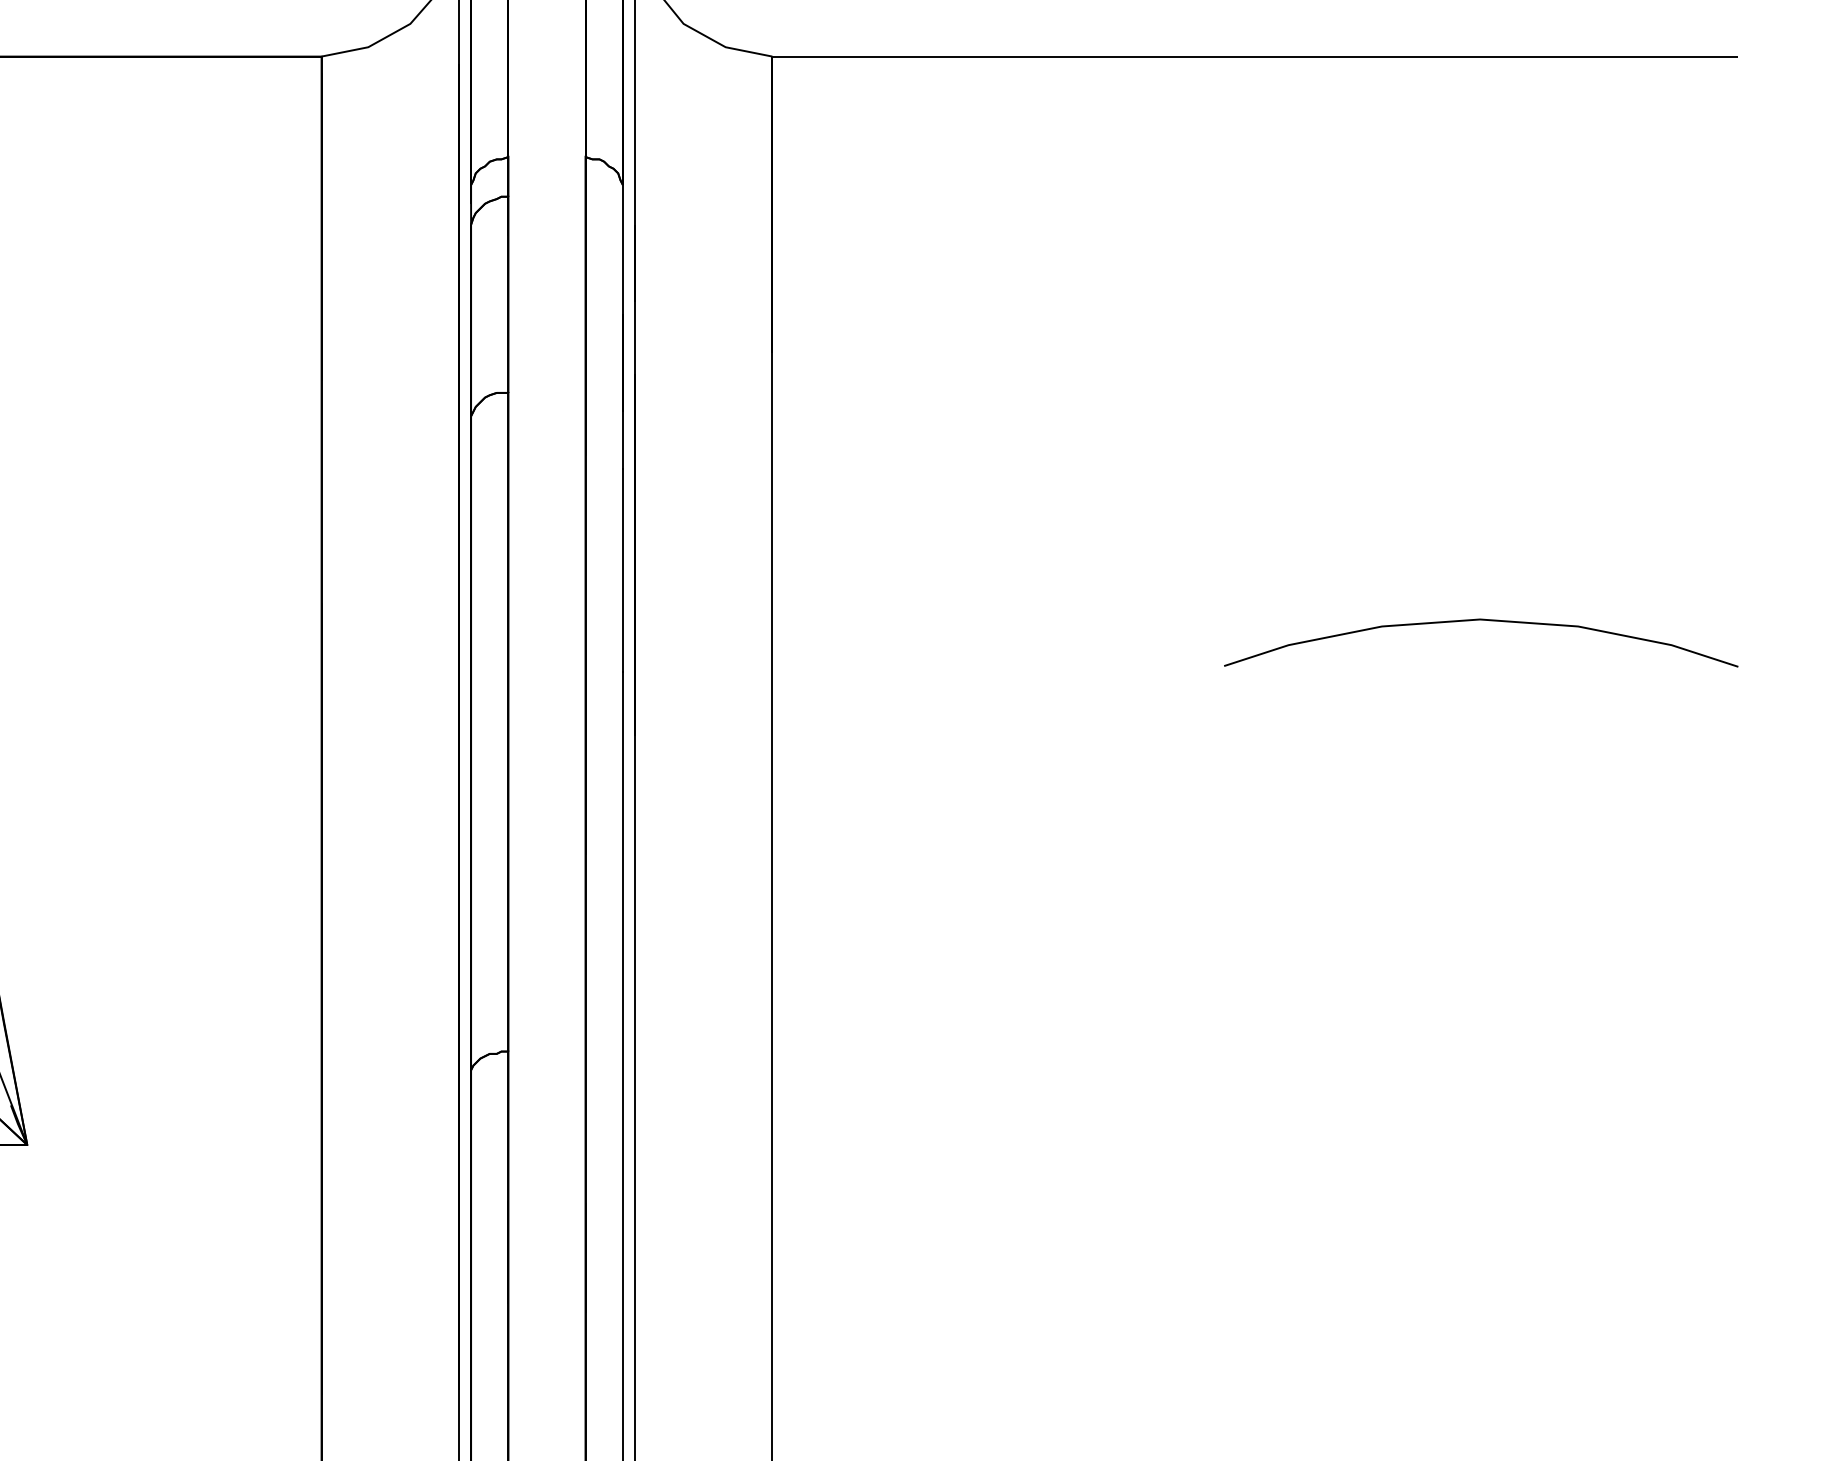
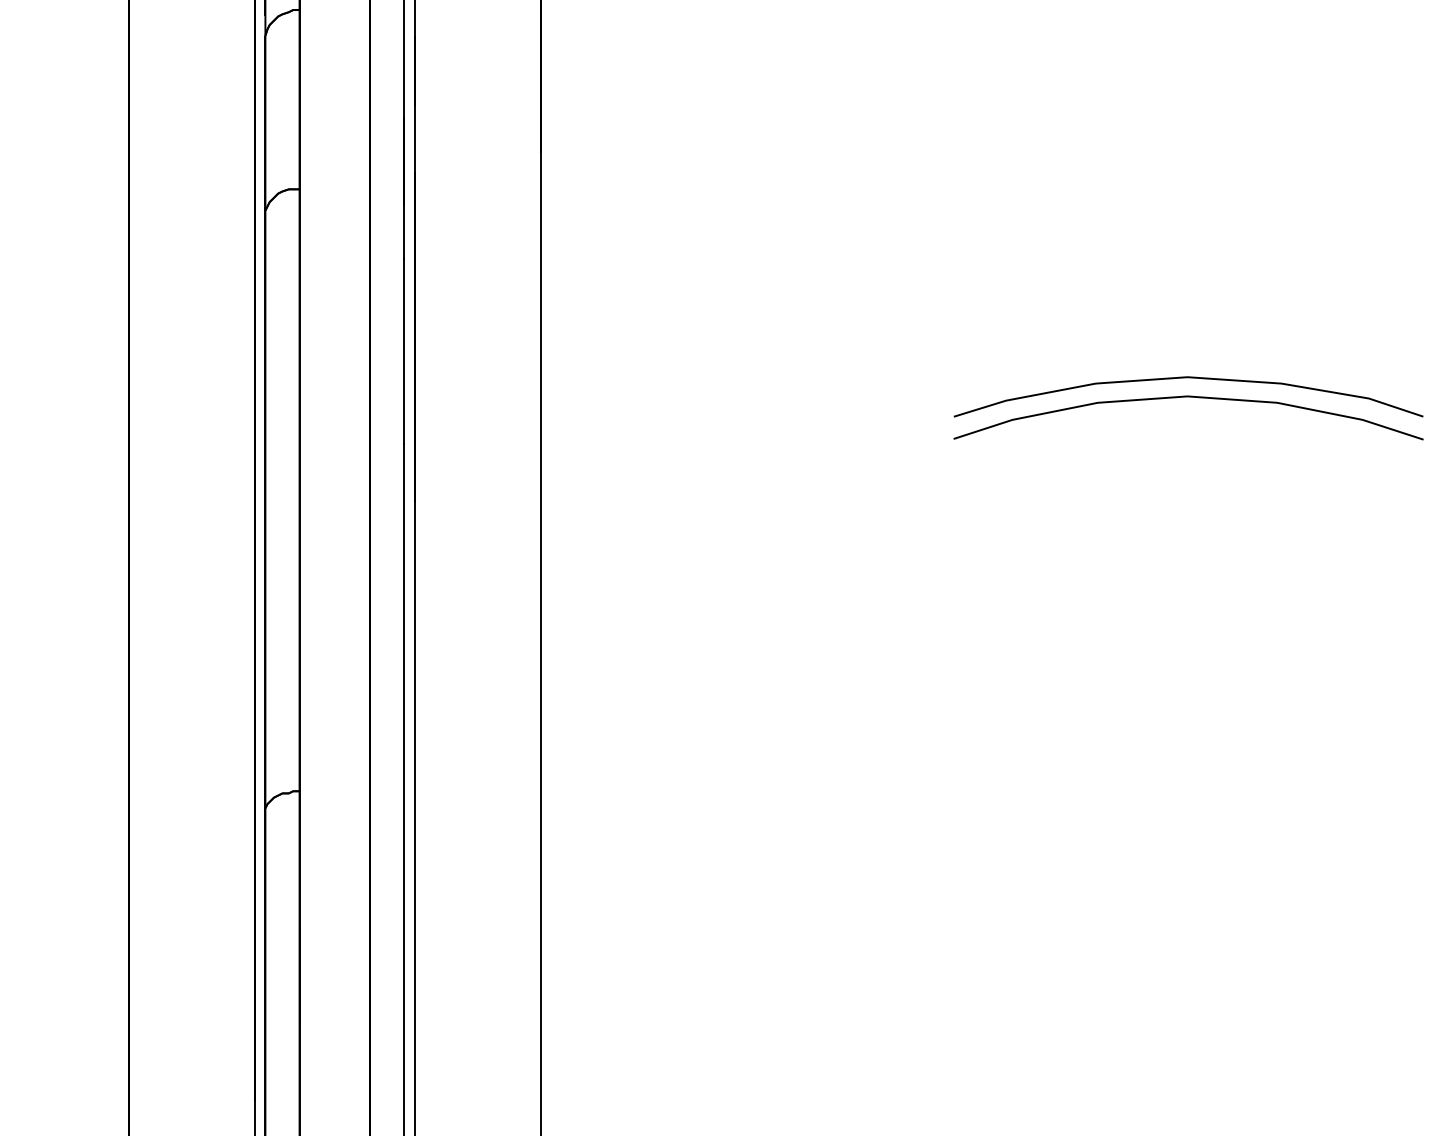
curve: (1481, 599) -> (1188, 378), added

